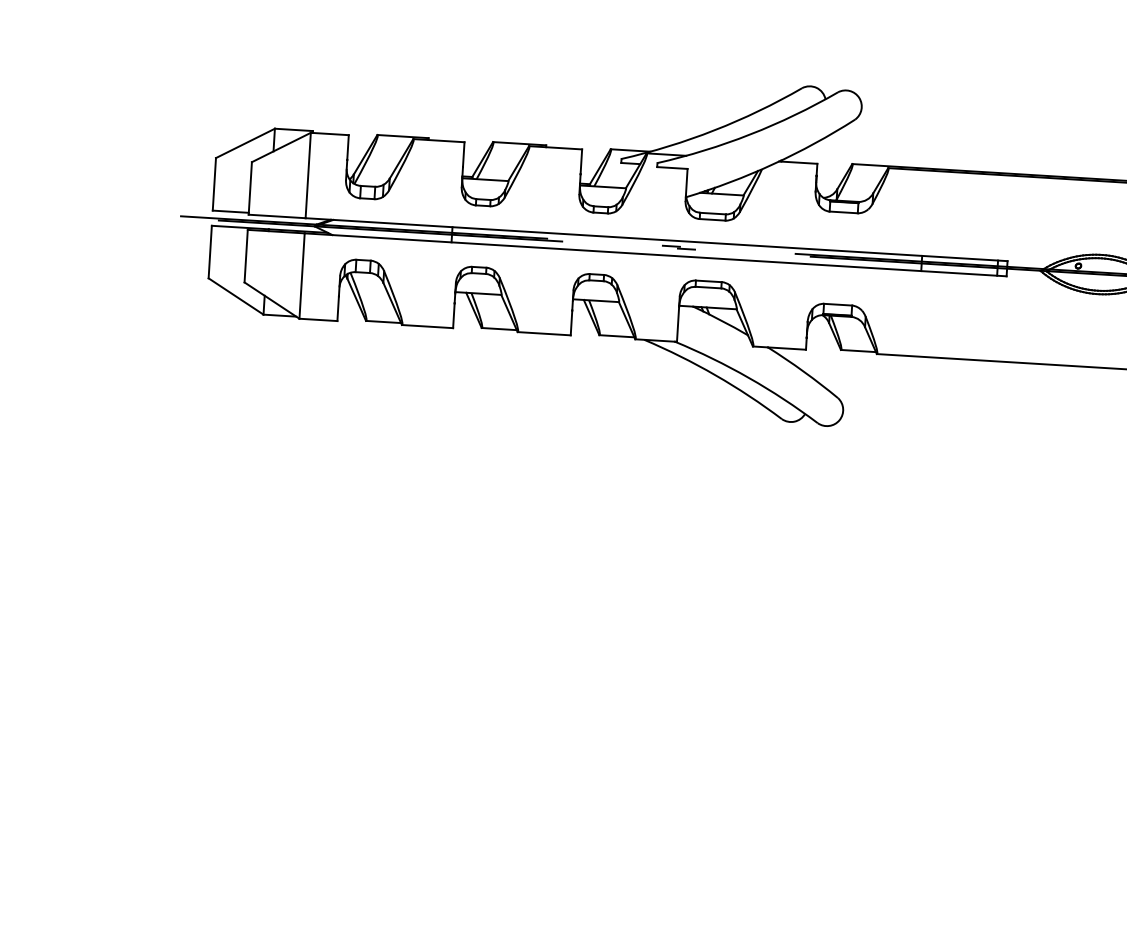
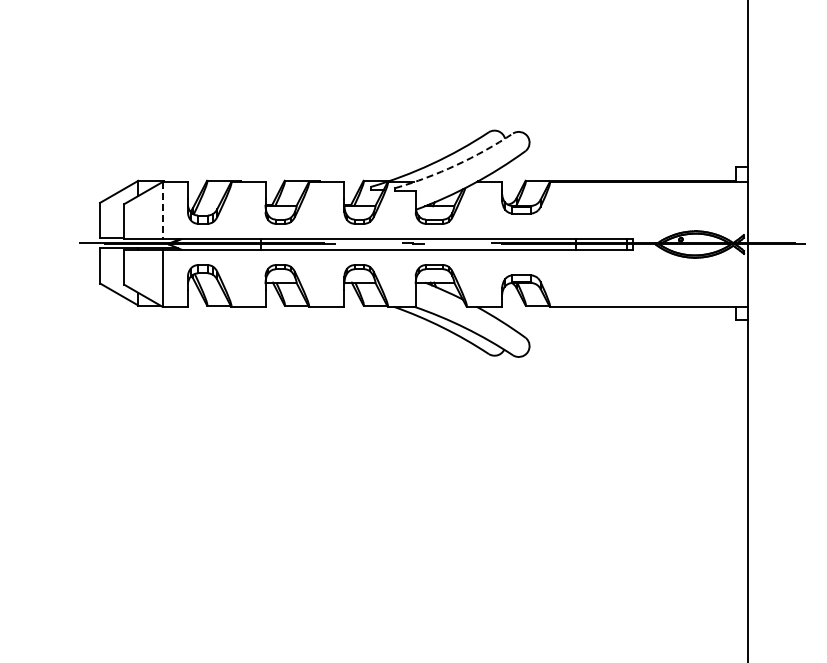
arc: (750, 134) -> (456, 165), solid -> dashed
line: (308, 175) -> (162, 210), solid -> dashed

